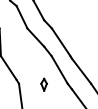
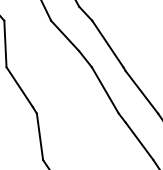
part: (43, 84) -> (78, 114), removed

